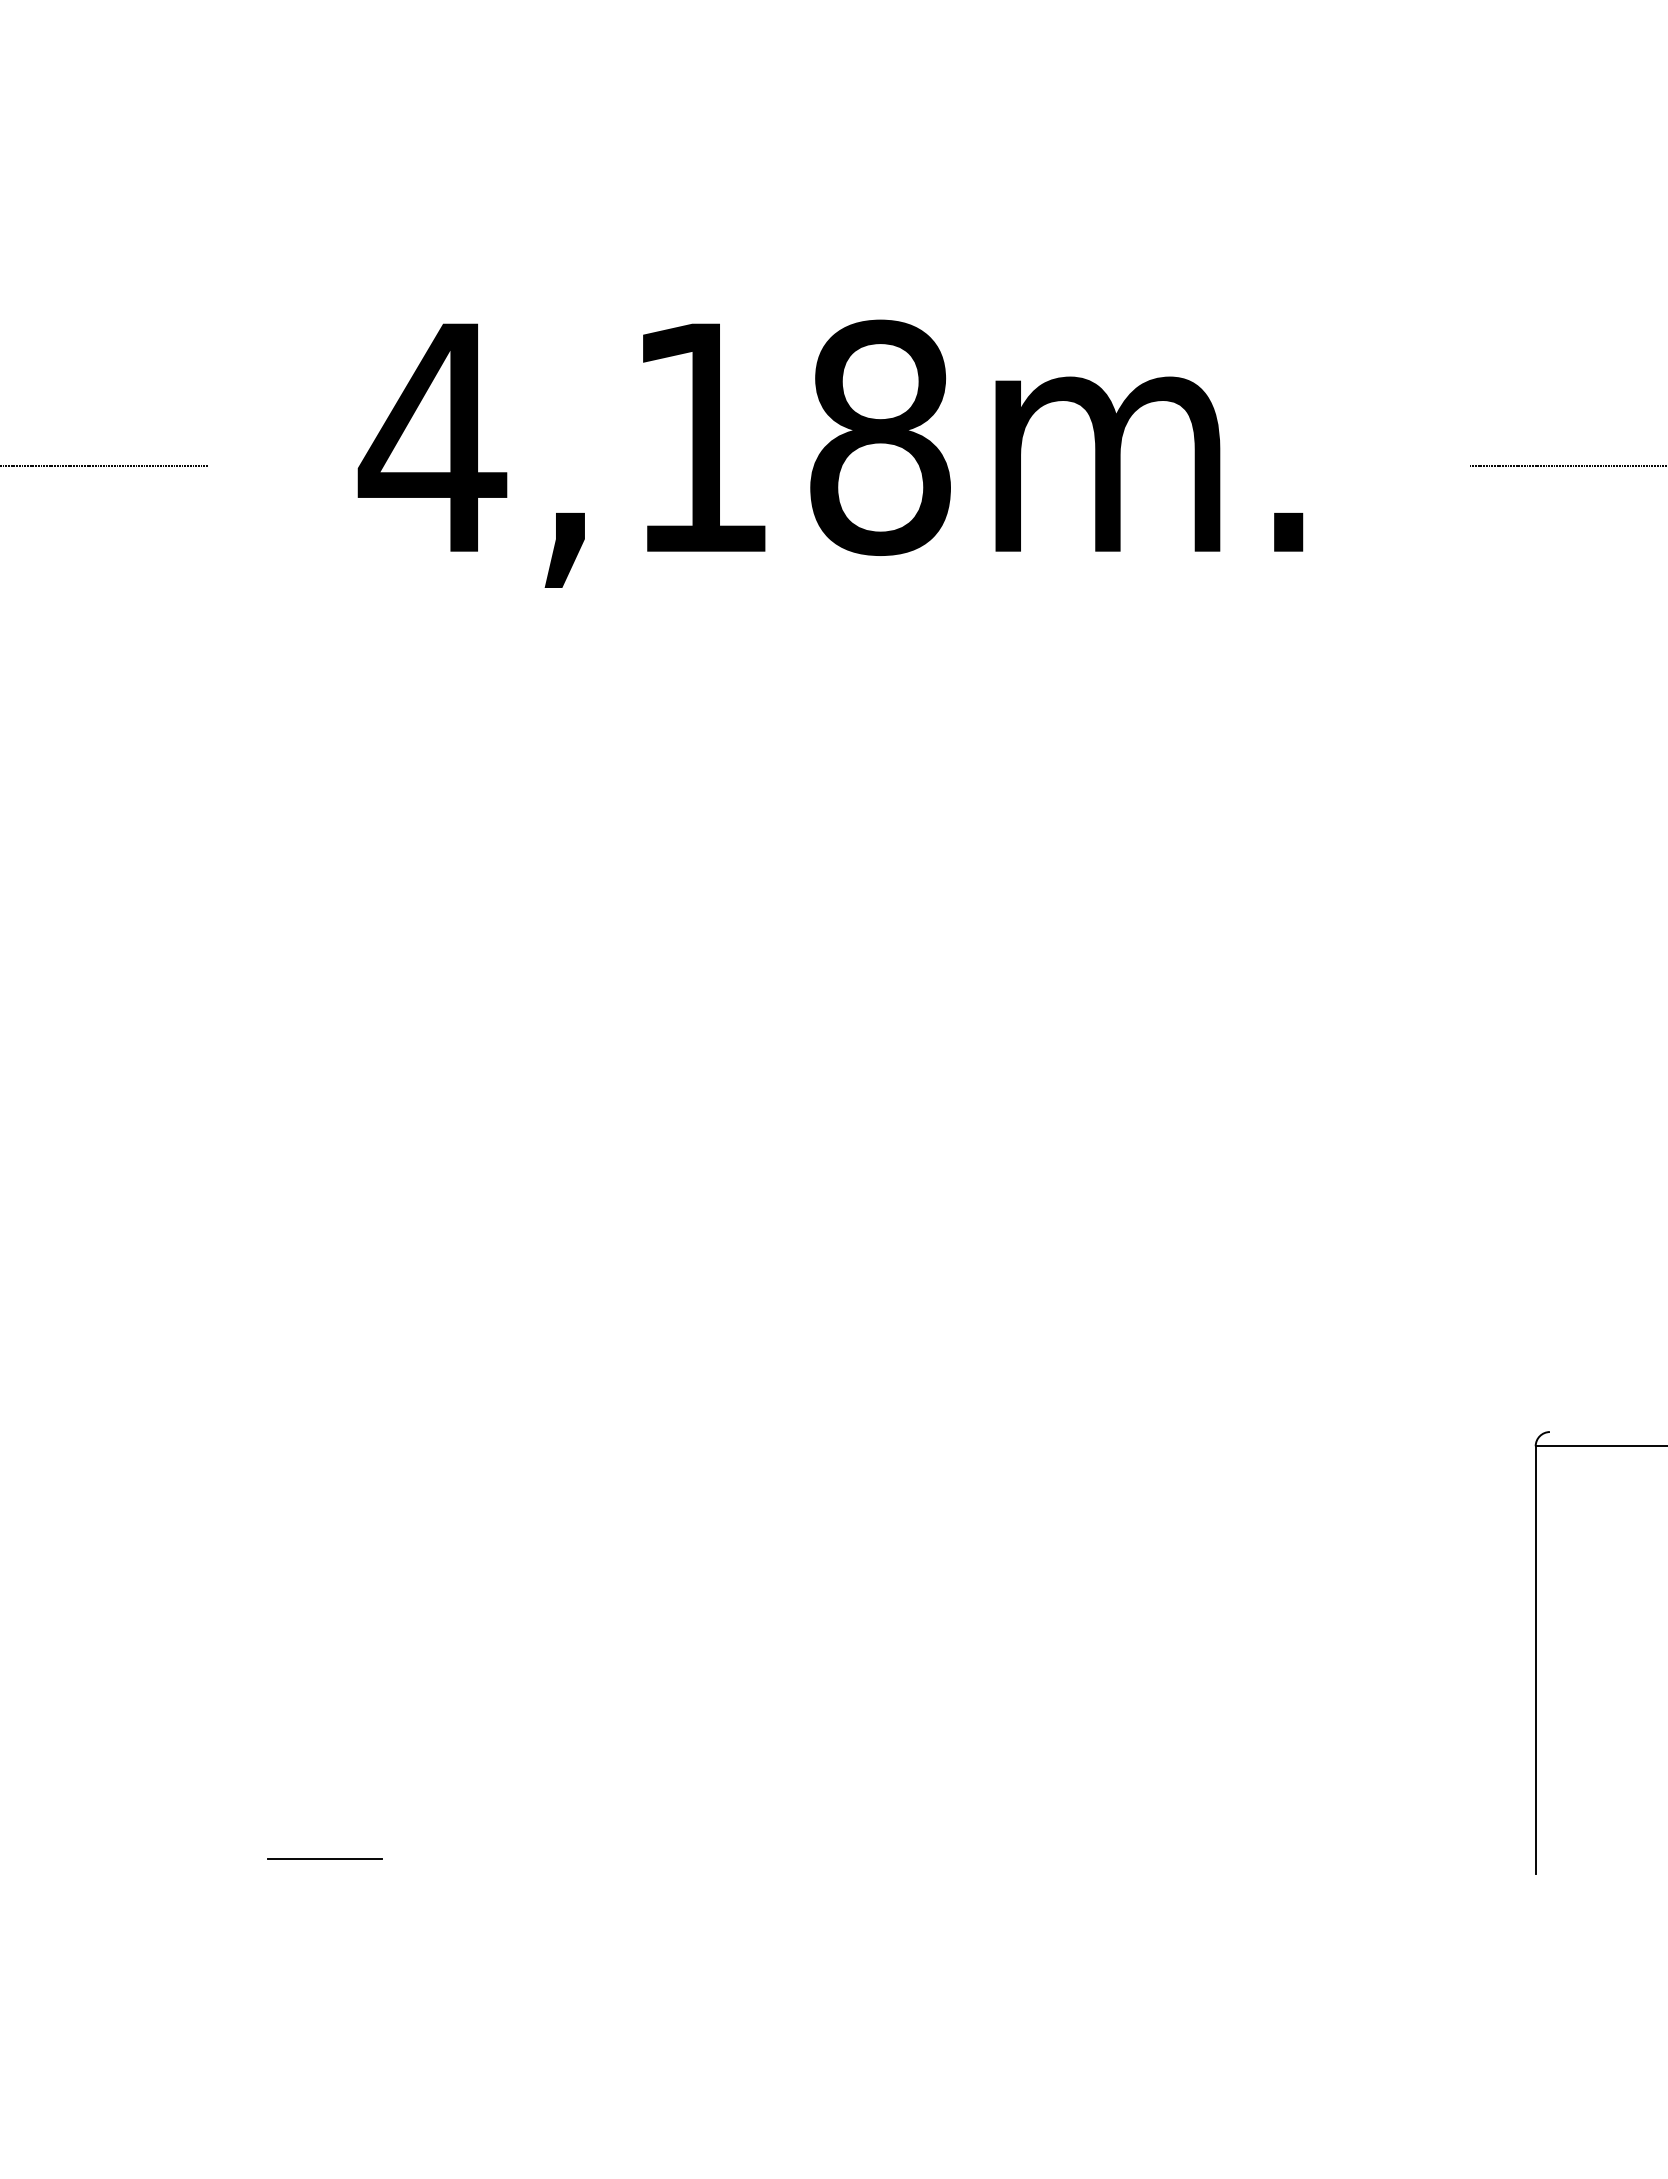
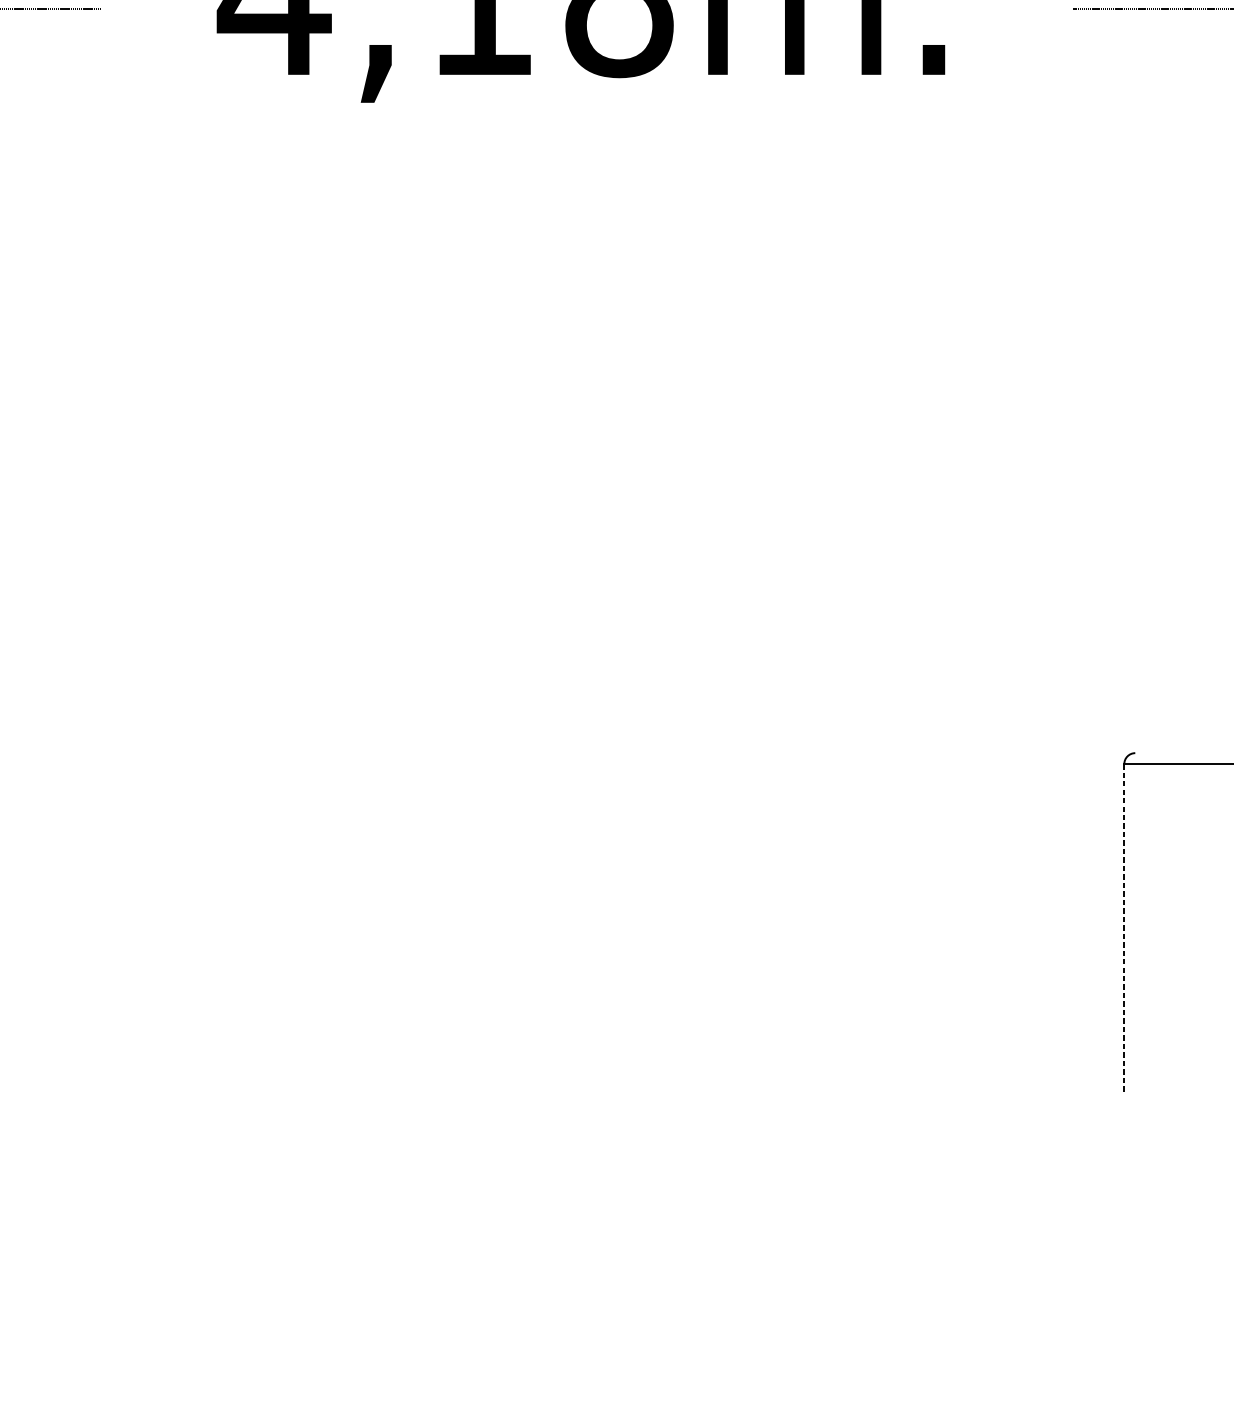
line: (1535, 1659) -> (1124, 928), solid -> dashed
line: (324, 1859) -> (191, 1082), removed

